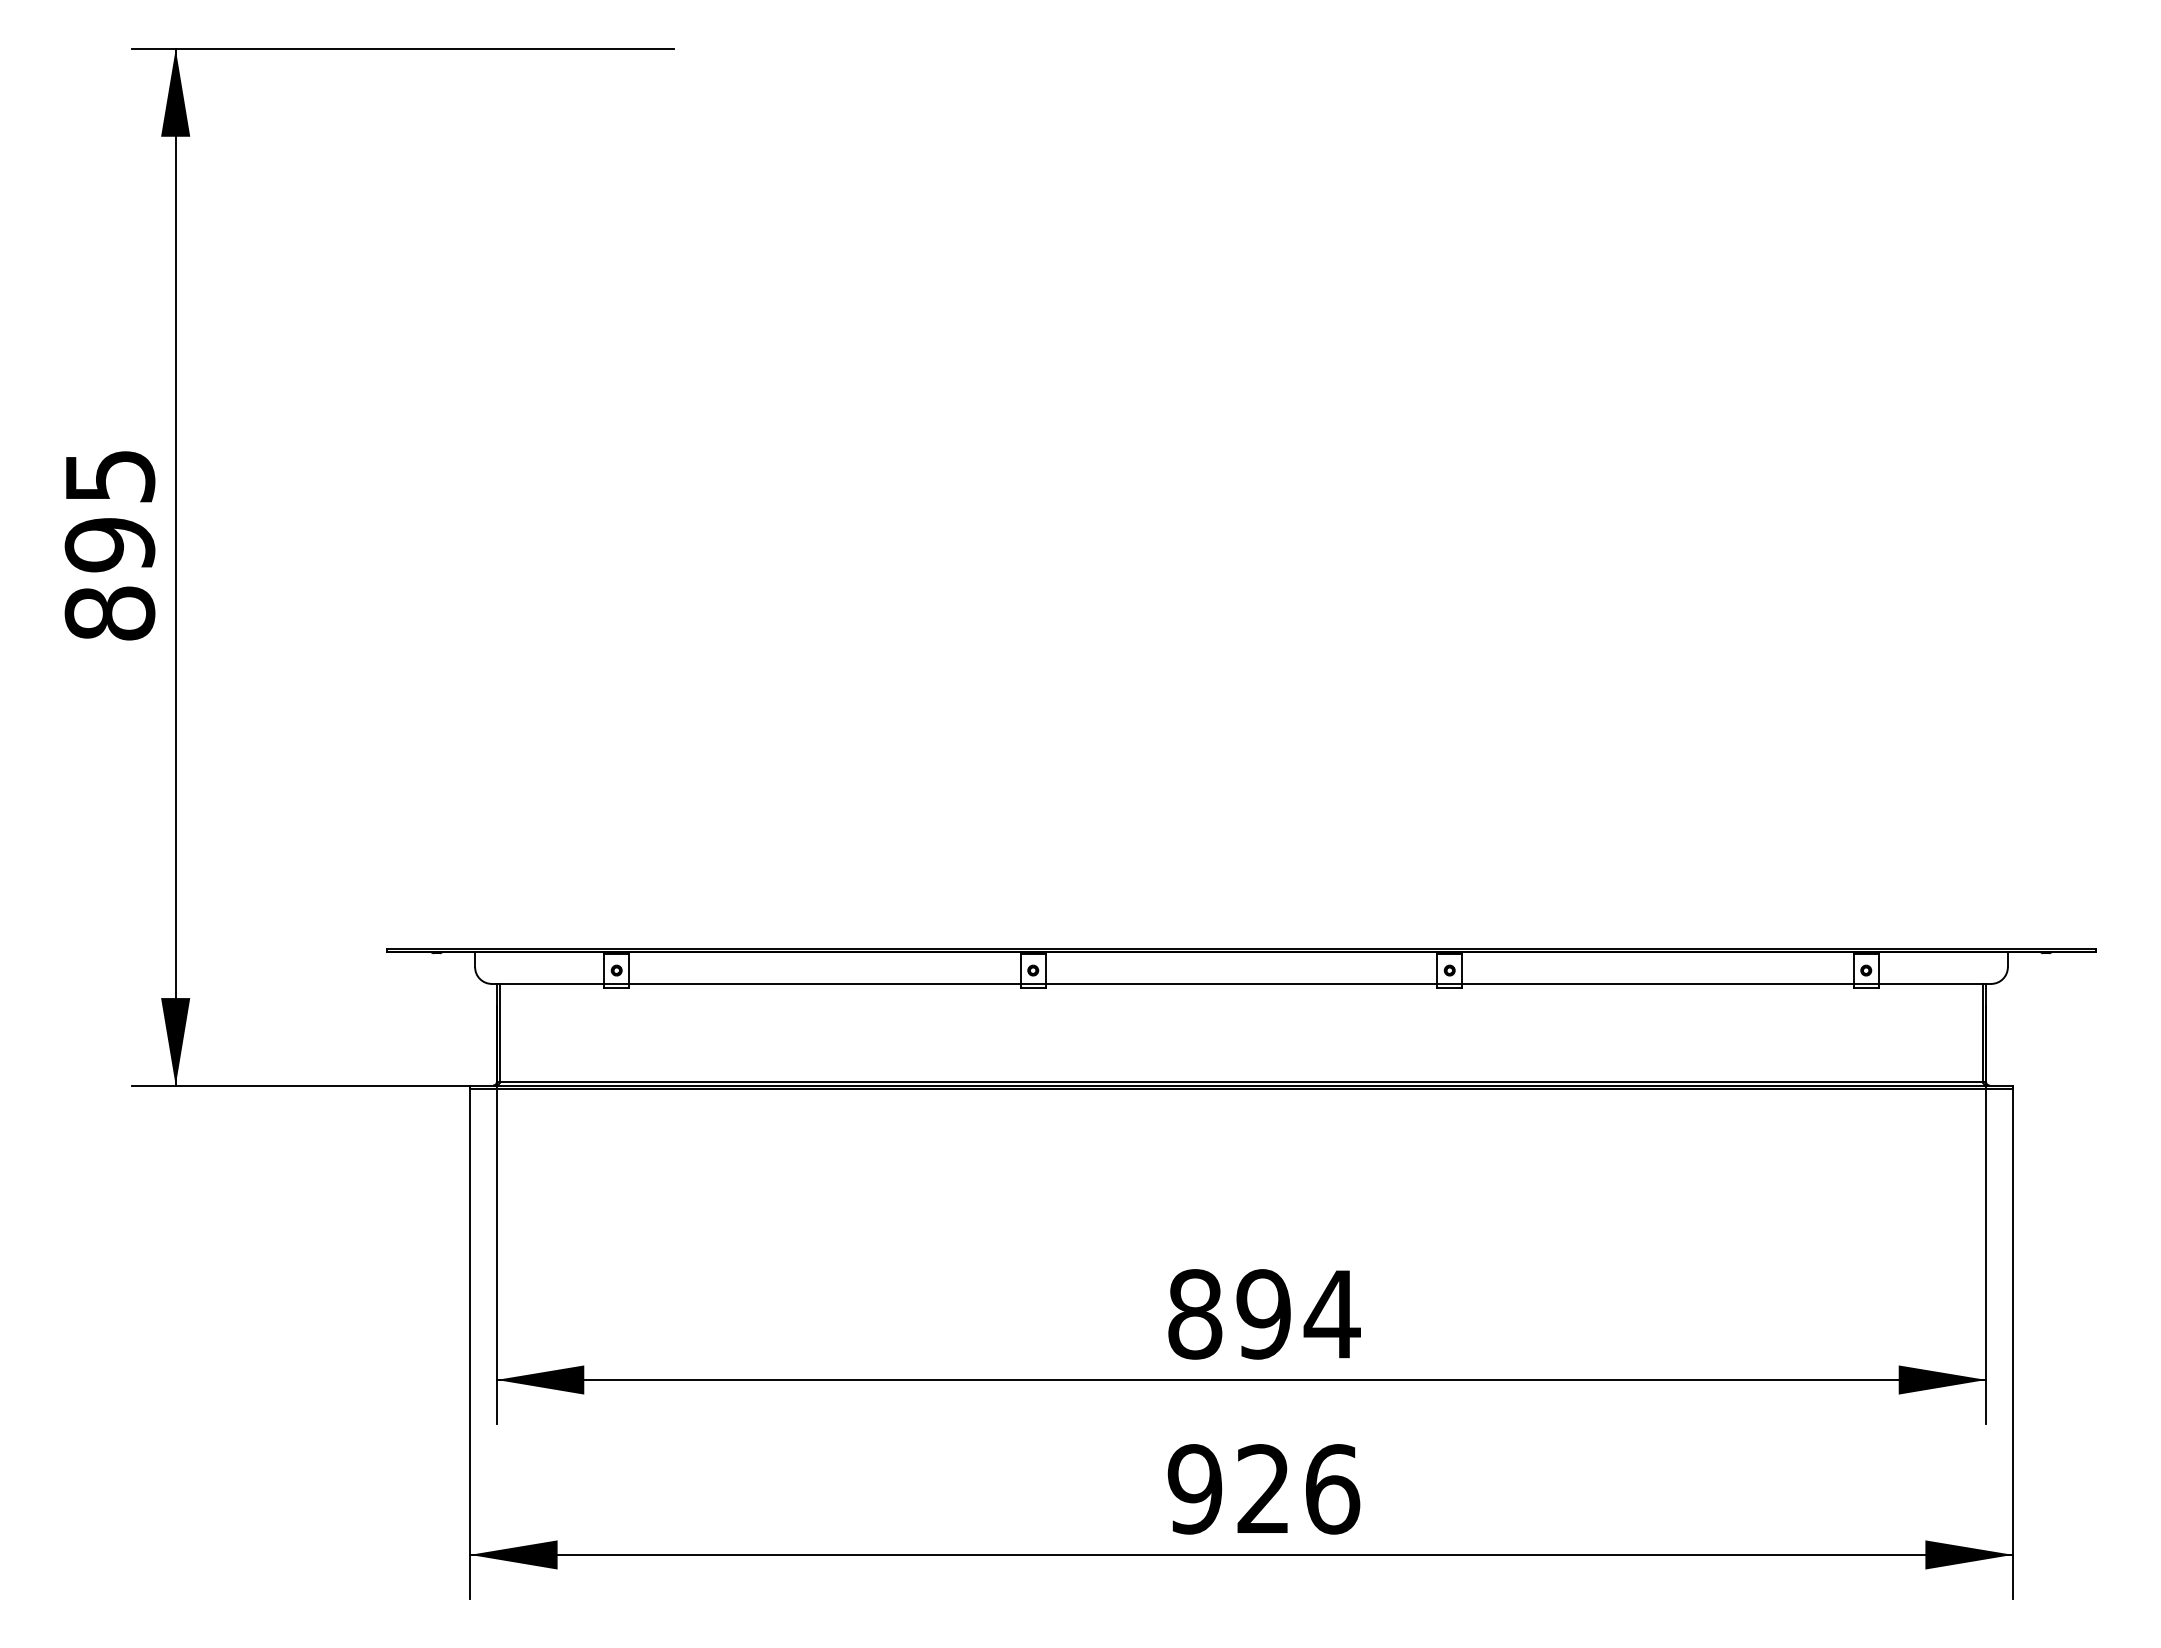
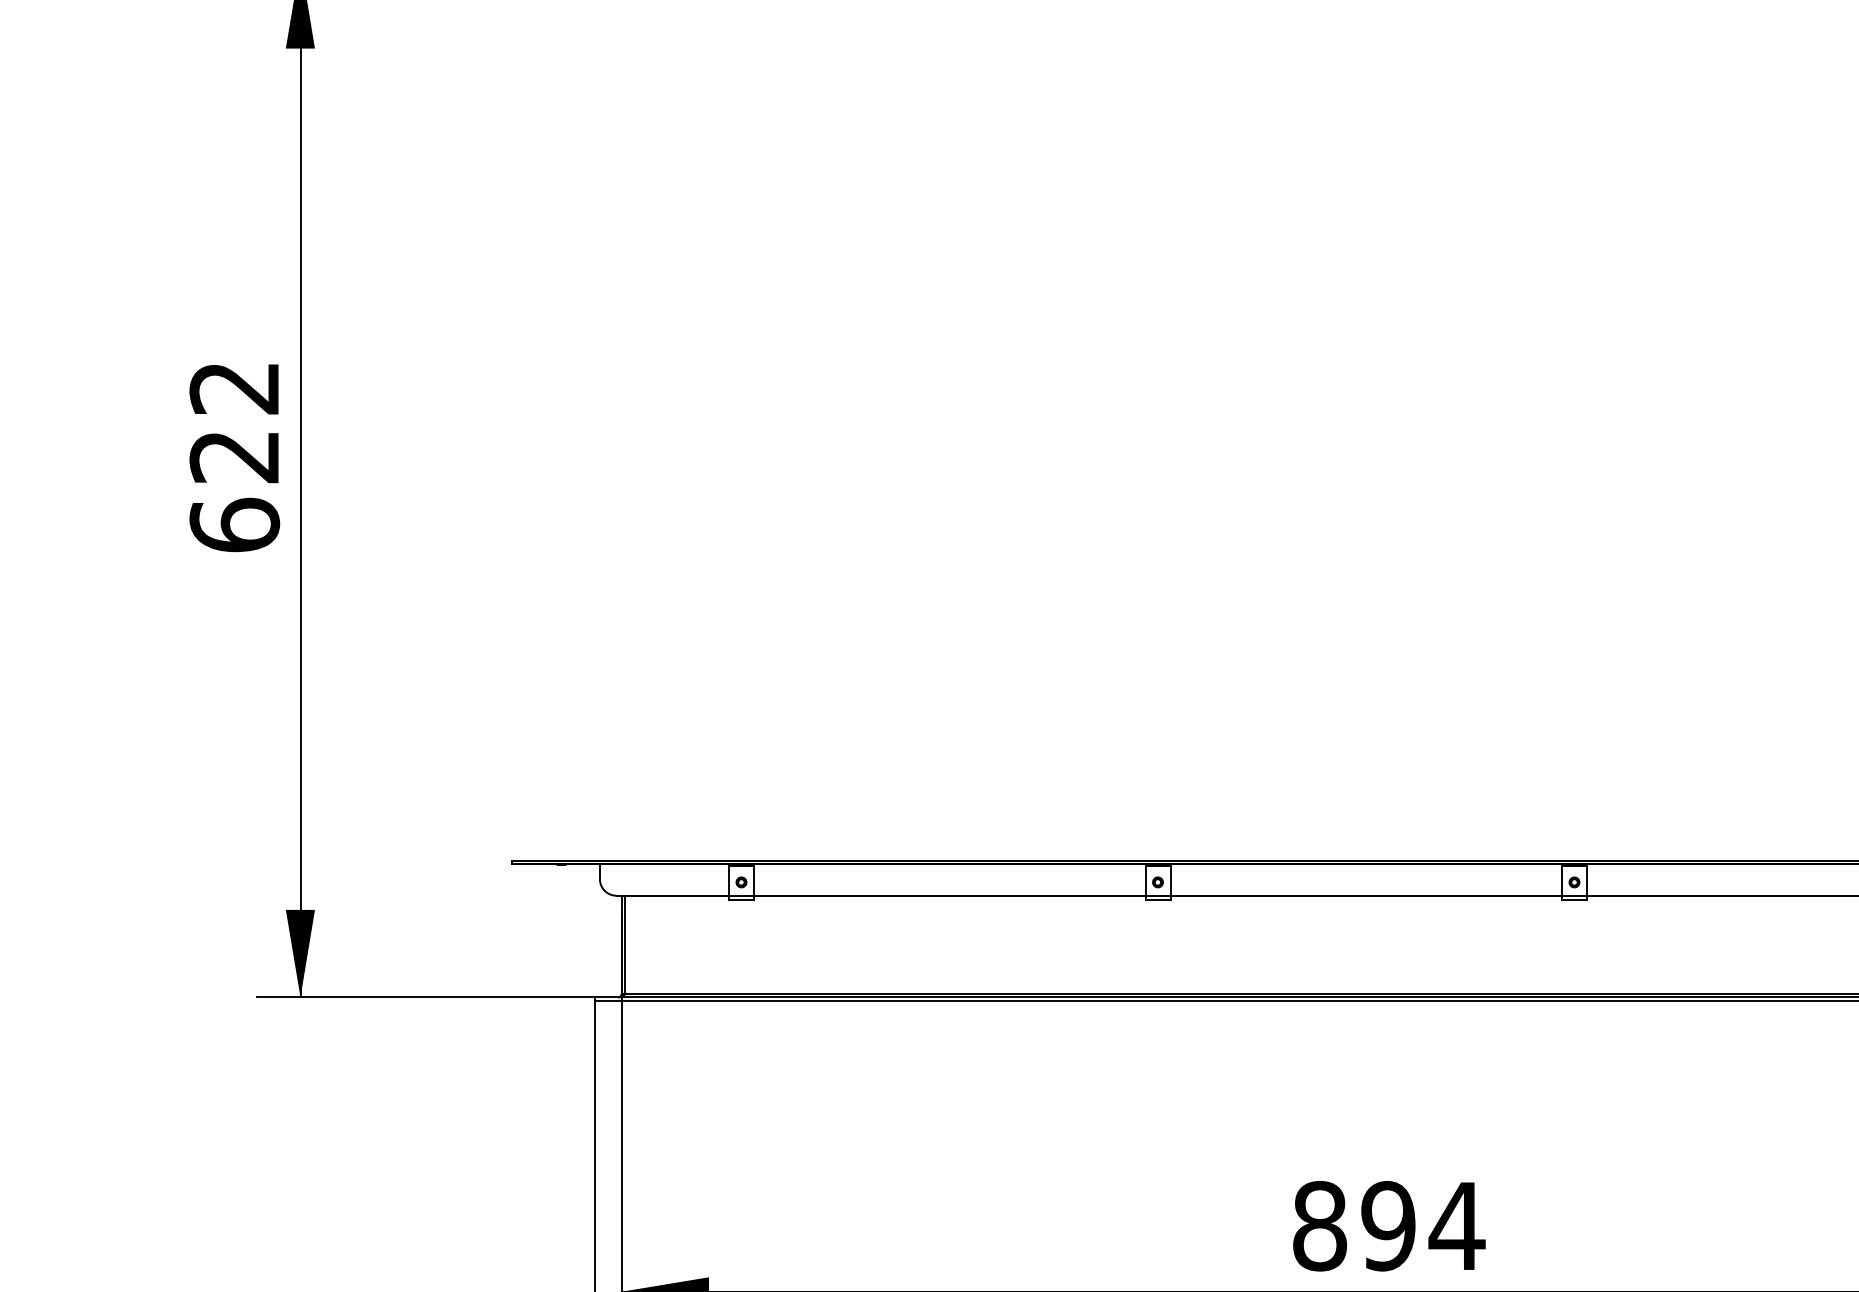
text: (109, 545) -> (234, 457), 895 -> 622

